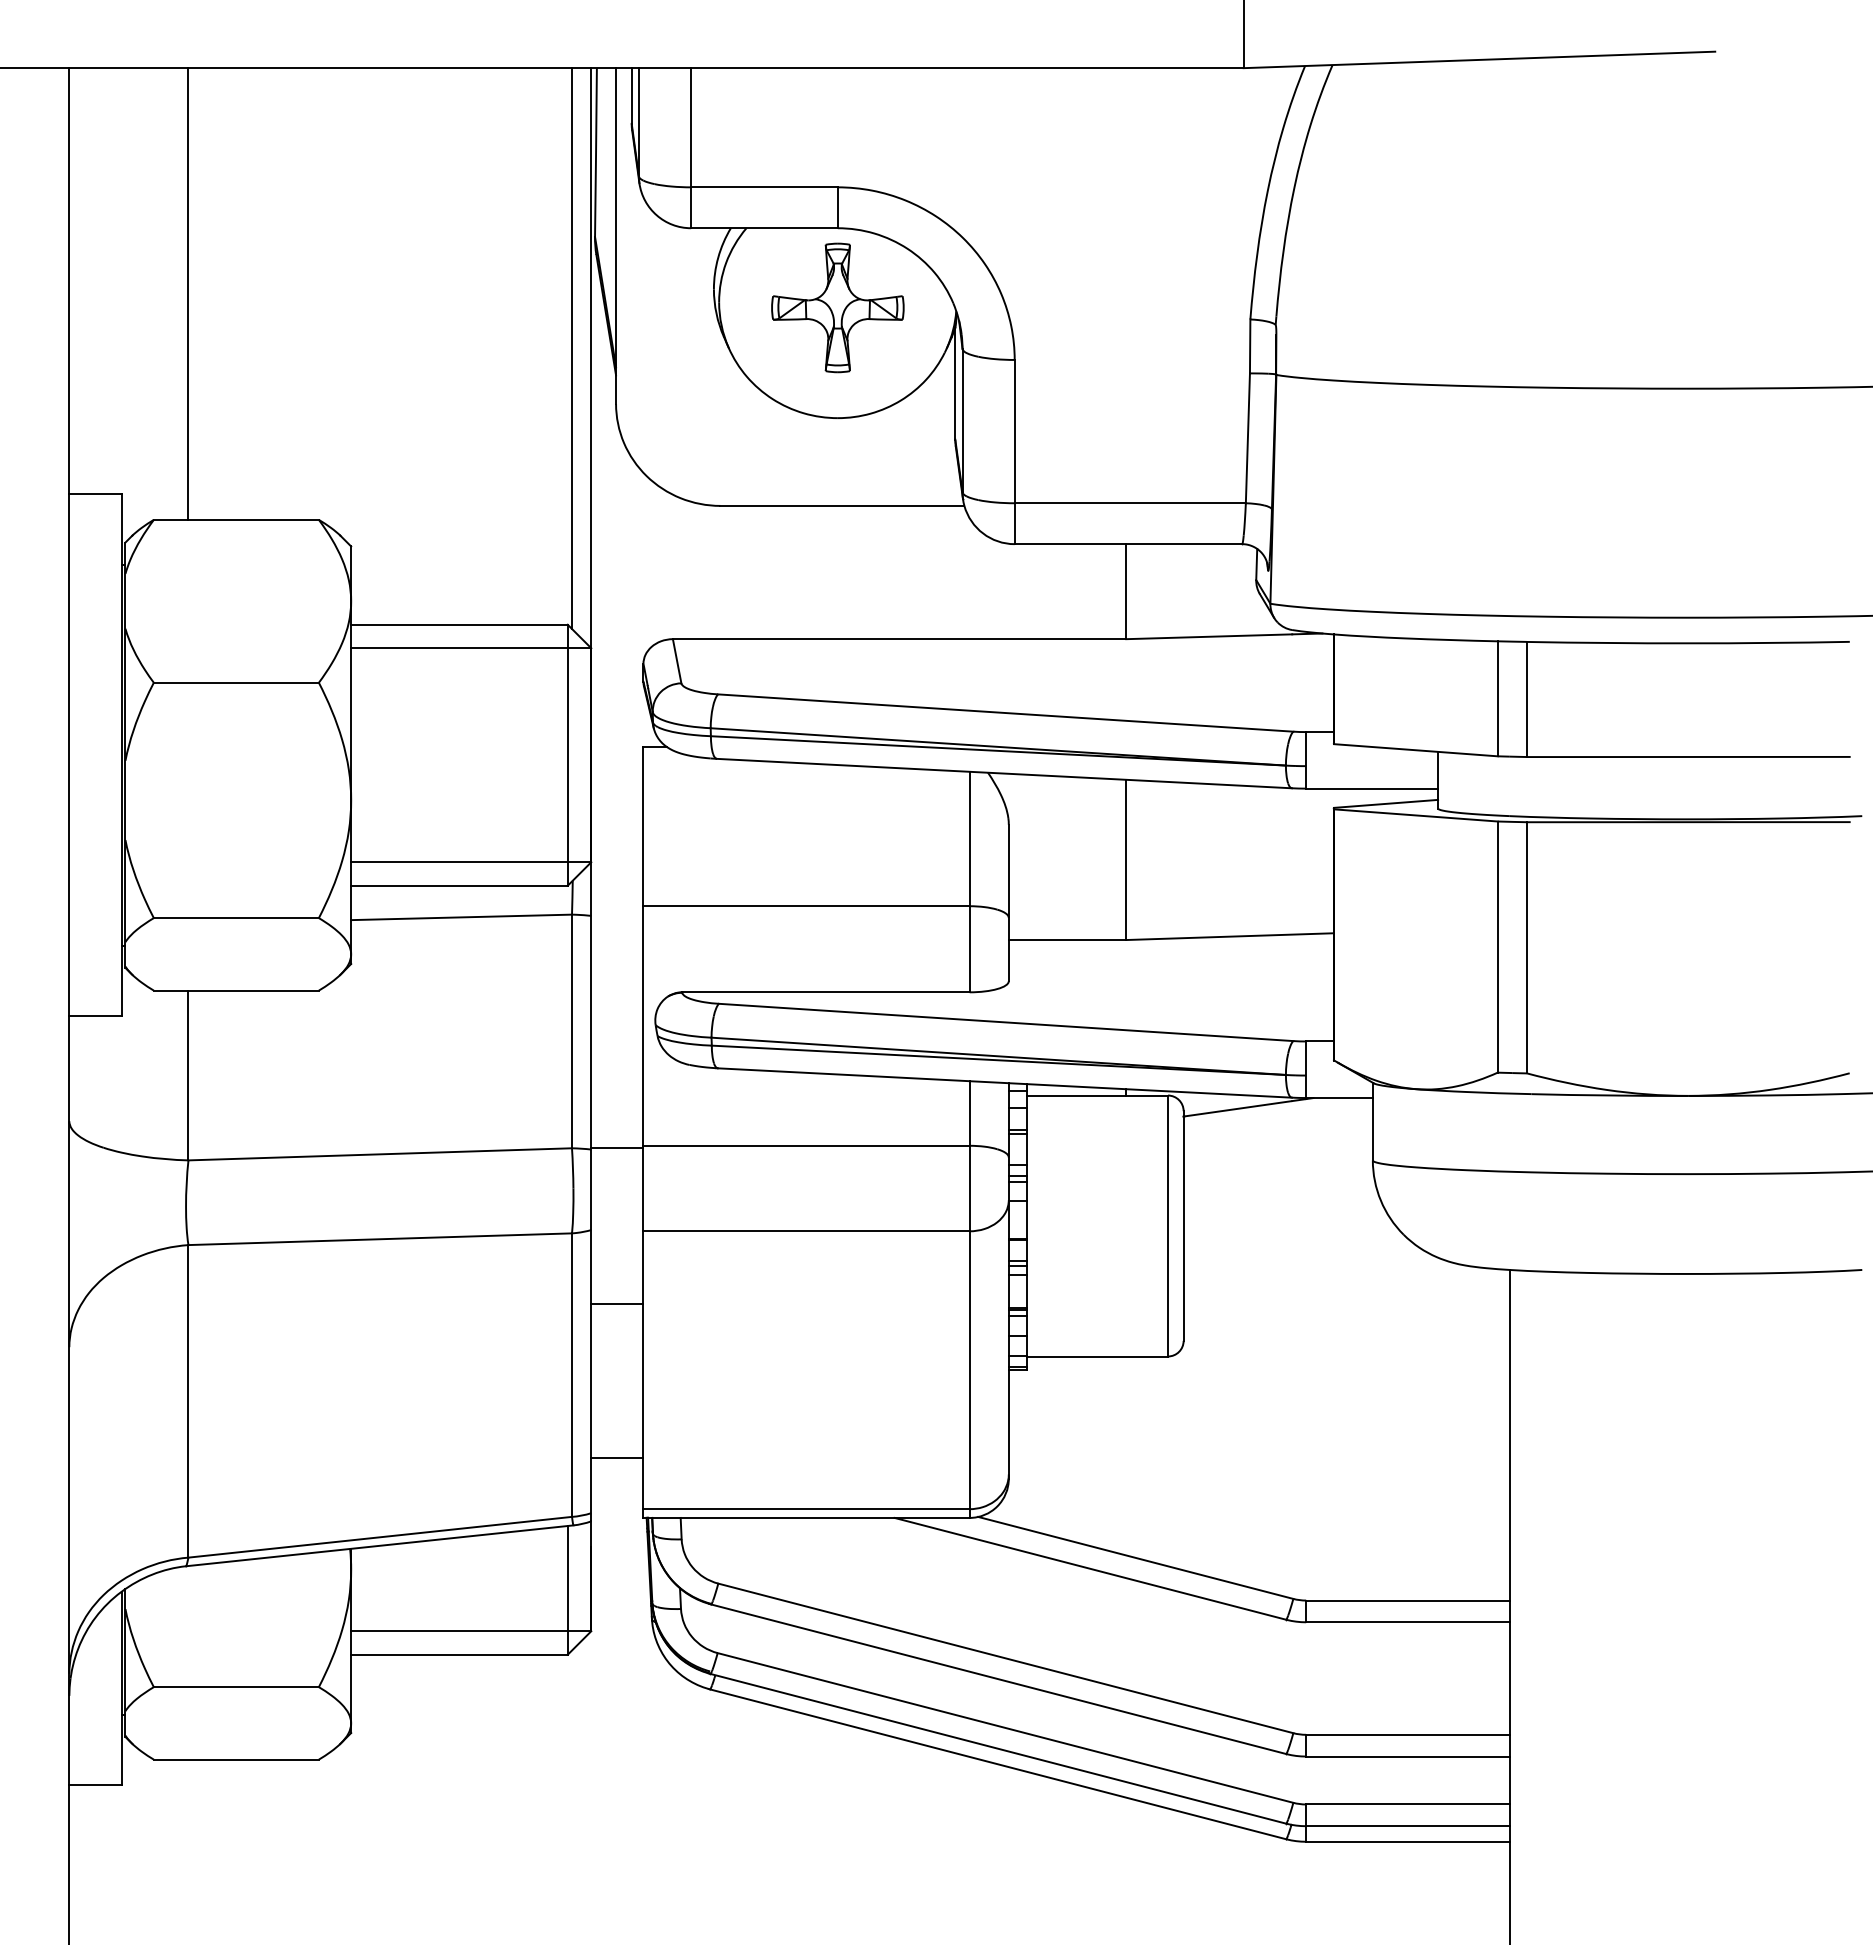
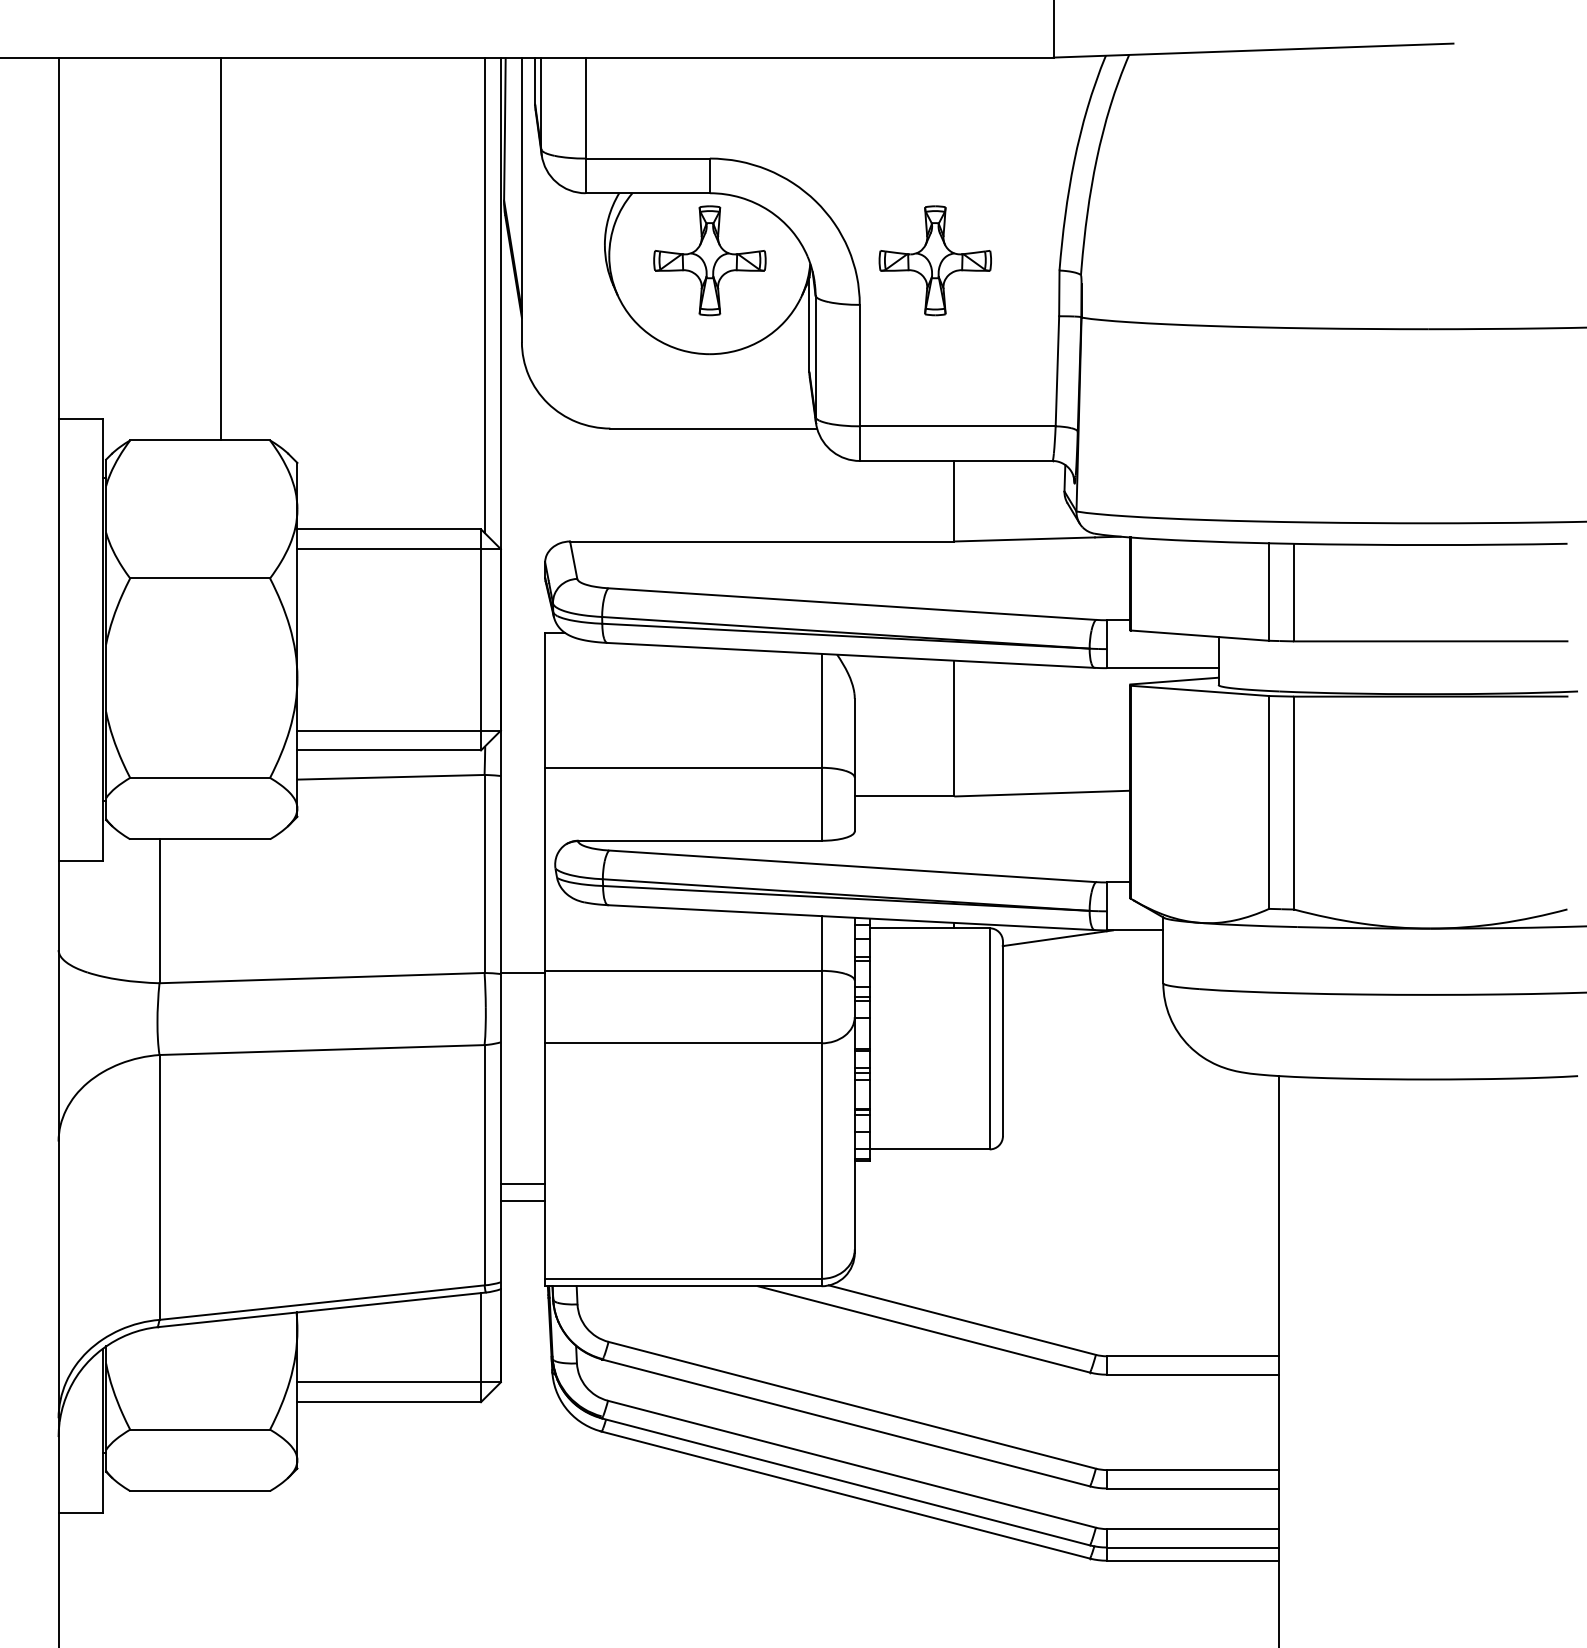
line: (188, 293) -> (221, 248), moved
part: (1103, 307) -> (935, 260), added
line: (617, 1304) -> (523, 1201), moved
line: (617, 1457) -> (523, 1183), moved

